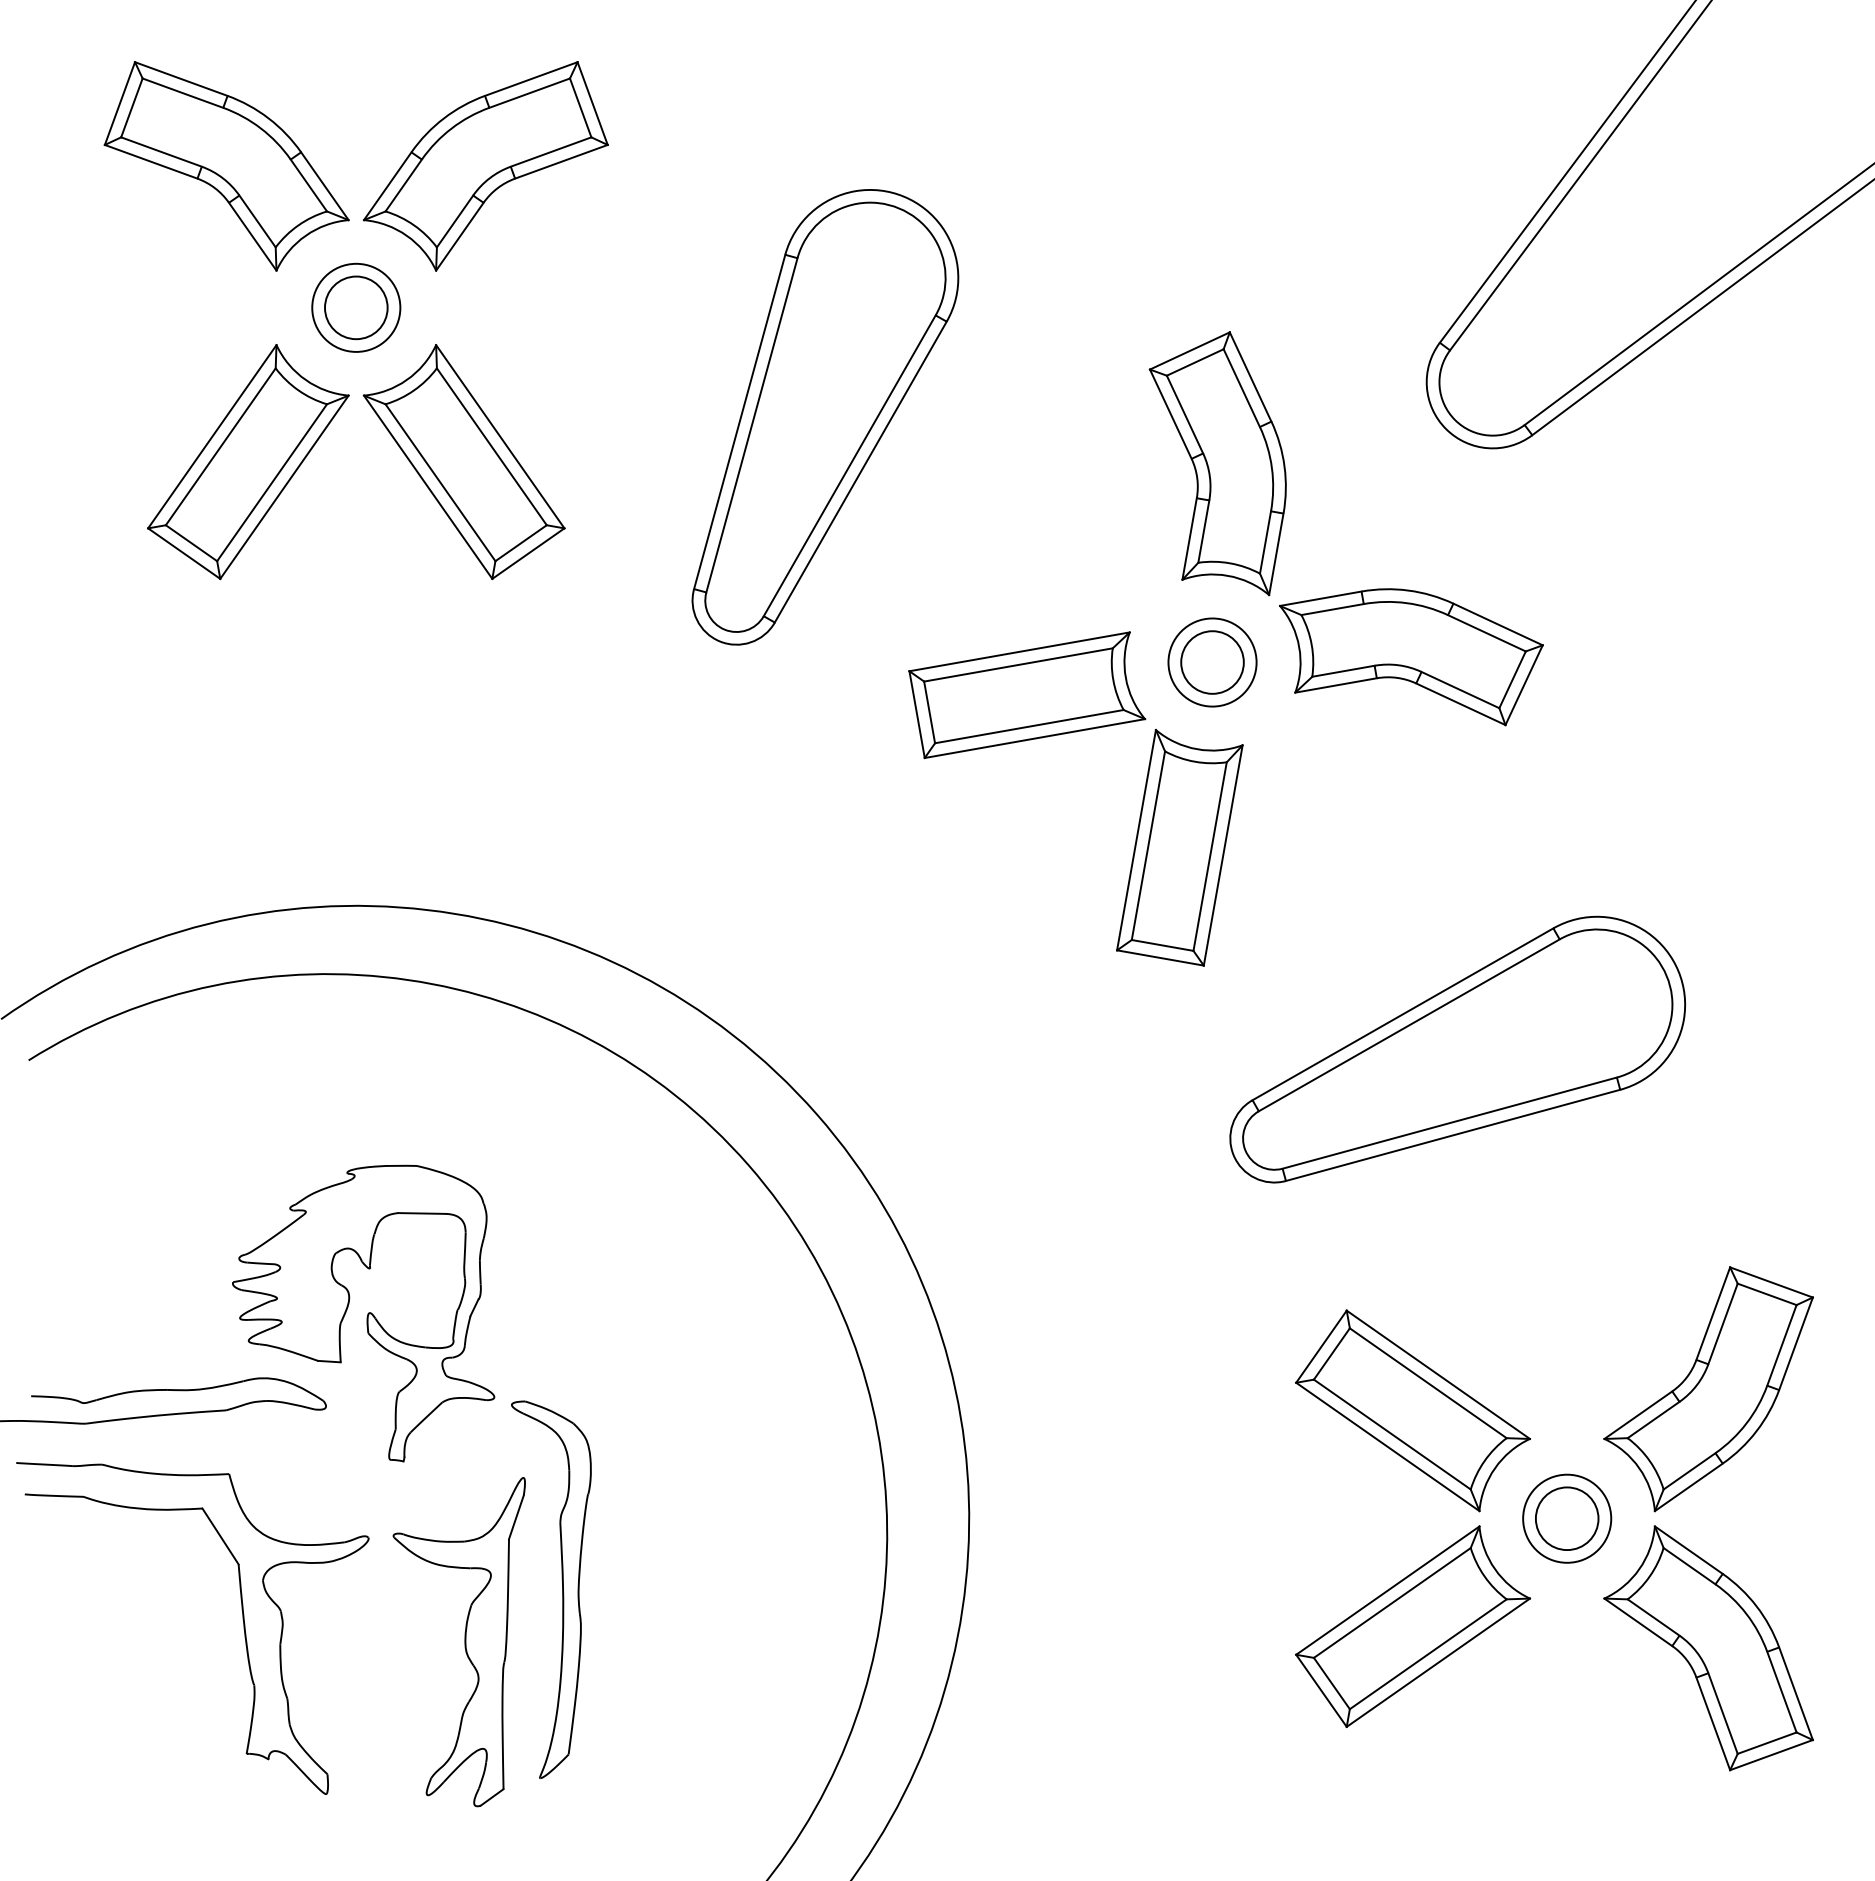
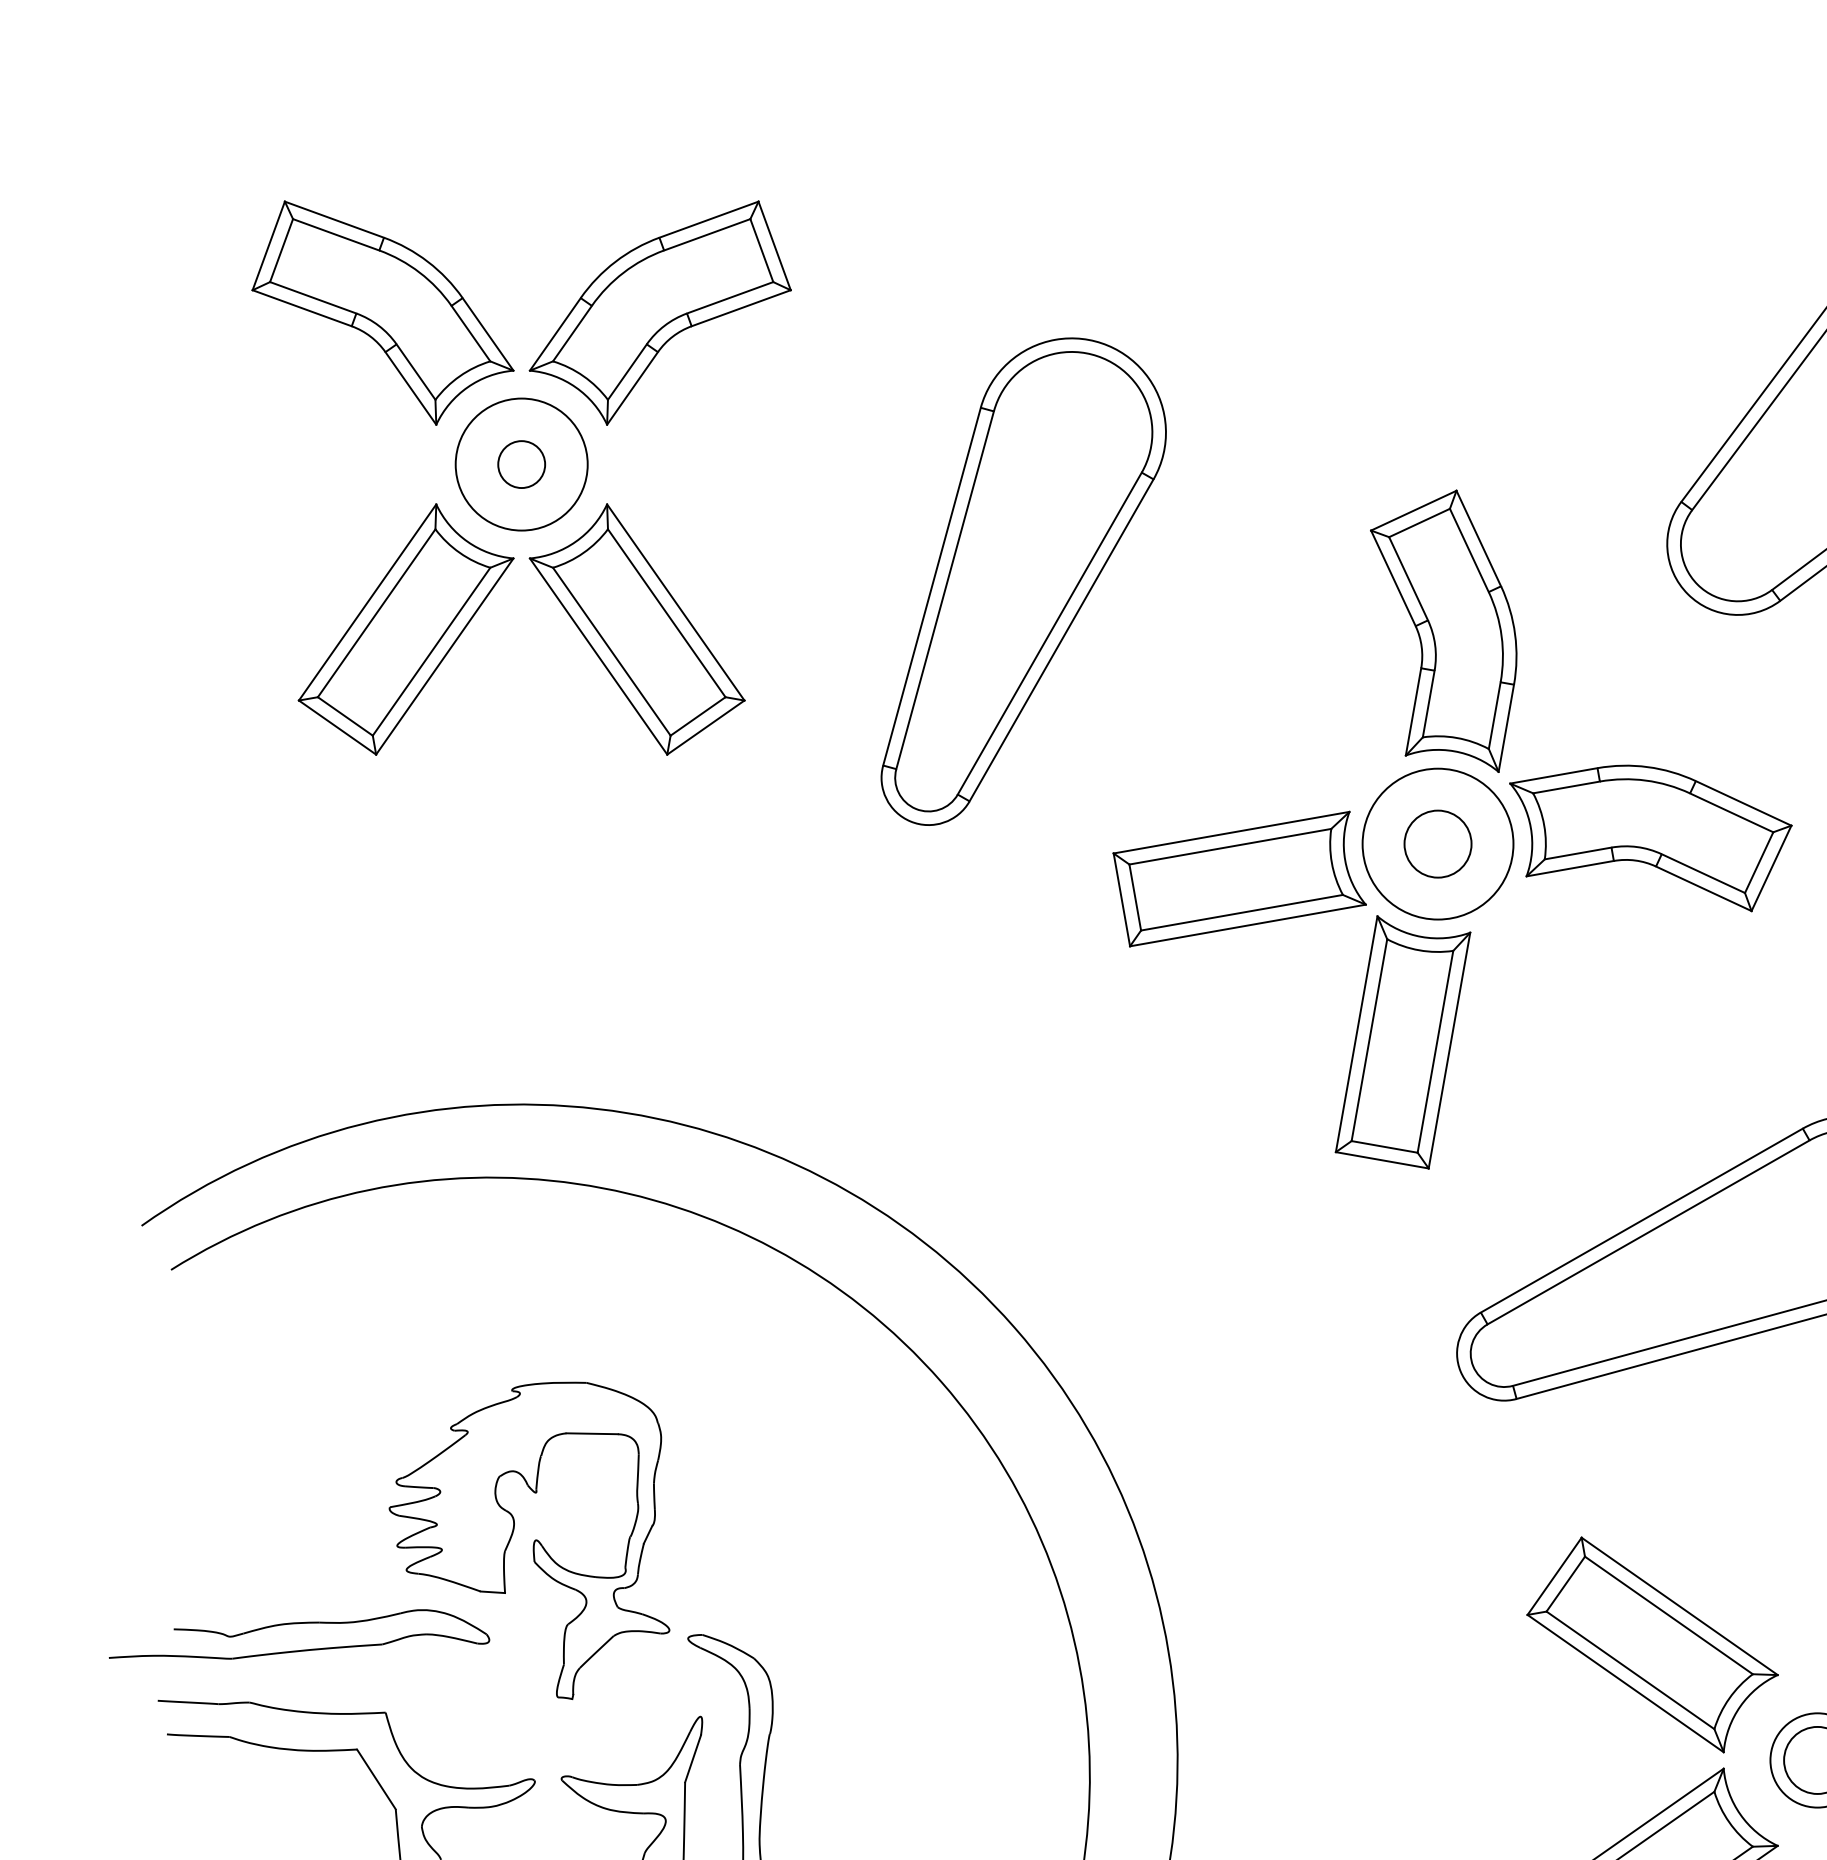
circle: (356, 307) -> (521, 464), size x0.7
circle: (356, 307) -> (521, 464), size x1.4
circle: (1212, 662) -> (1438, 844), size x1.6

